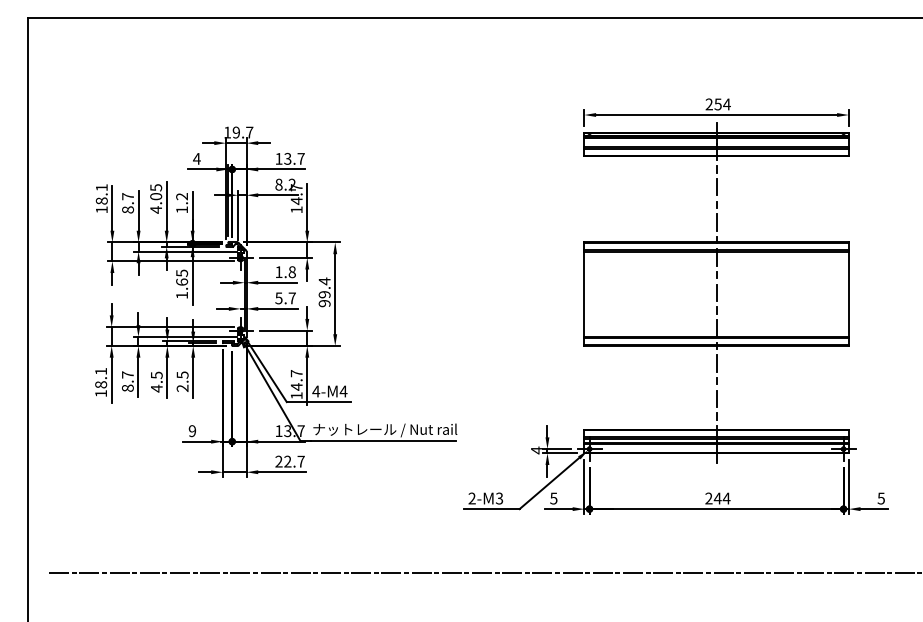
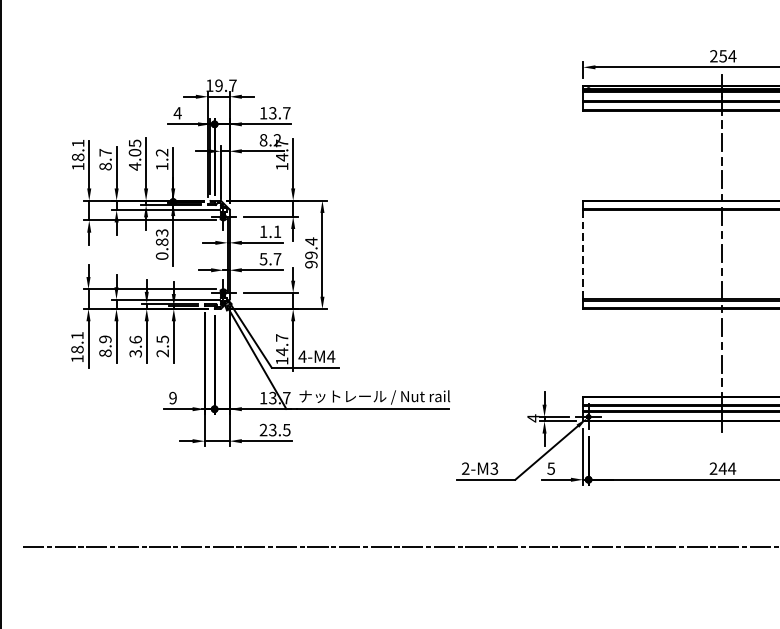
text: (291, 272) -> (276, 232), 1.8 -> 1.1
text: (182, 283) -> (162, 243), 1.65 -> 0.83
line: (584, 294) -> (583, 255), solid -> dashed
text: (127, 374) -> (105, 338), 8.7 -> 8.9
text: (156, 381) -> (135, 346), 4.5 -> 3.6
text: (294, 461) -> (279, 429), 22.7 -> 23.5

